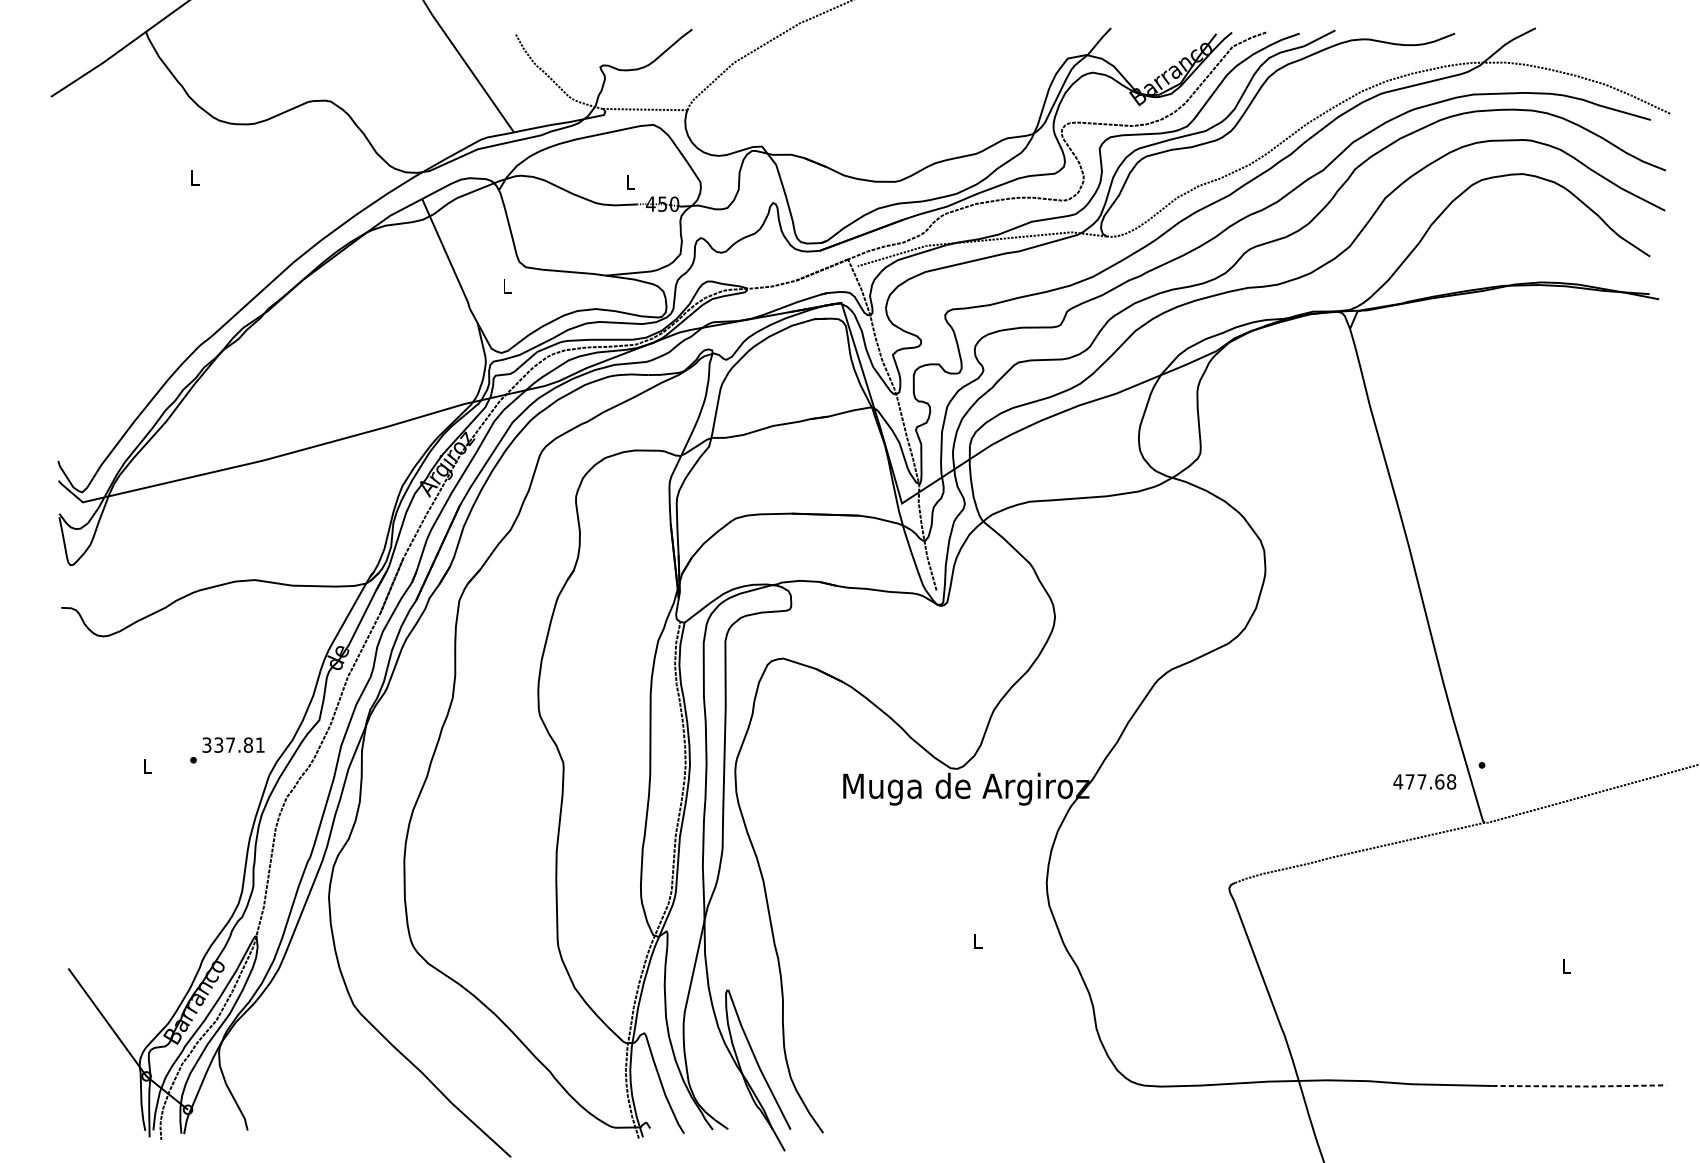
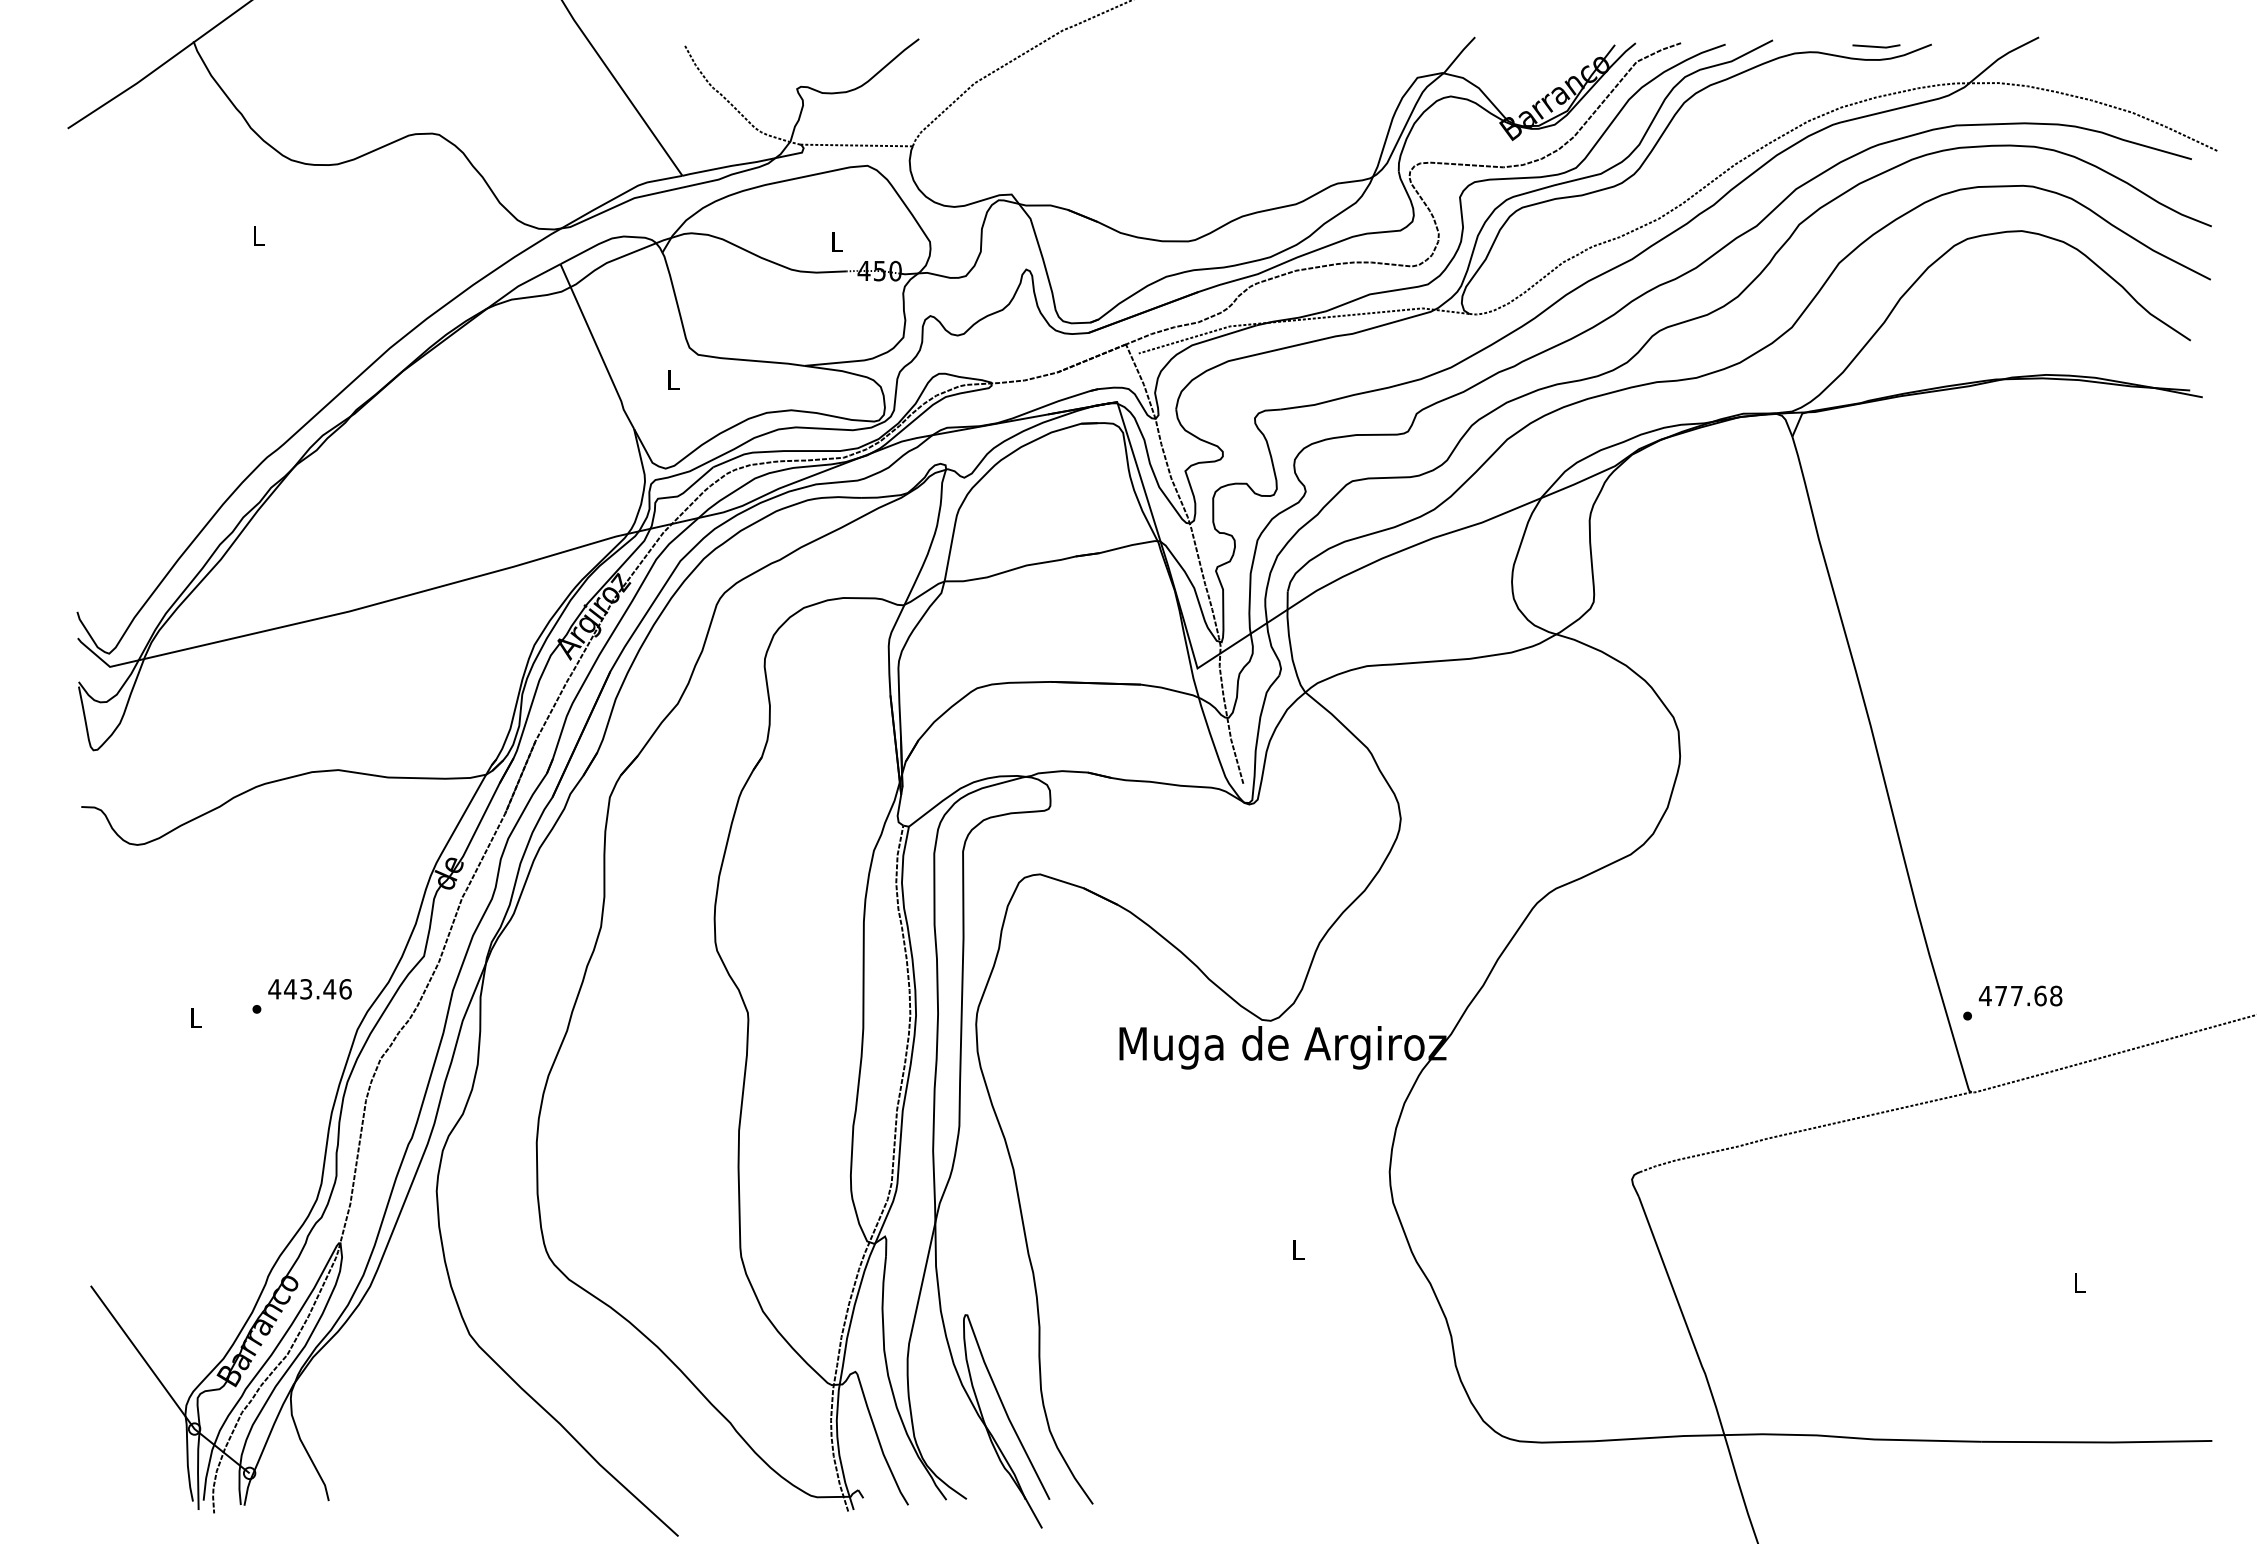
line: (1413, 35) -> (1876, 46), added
text: (233, 745) -> (309, 989), 337.81 -> 443.46
text: (1424, 781) -> (2020, 995), moved
line: (1579, 1086) -> (2097, 1442), dashed -> solid

